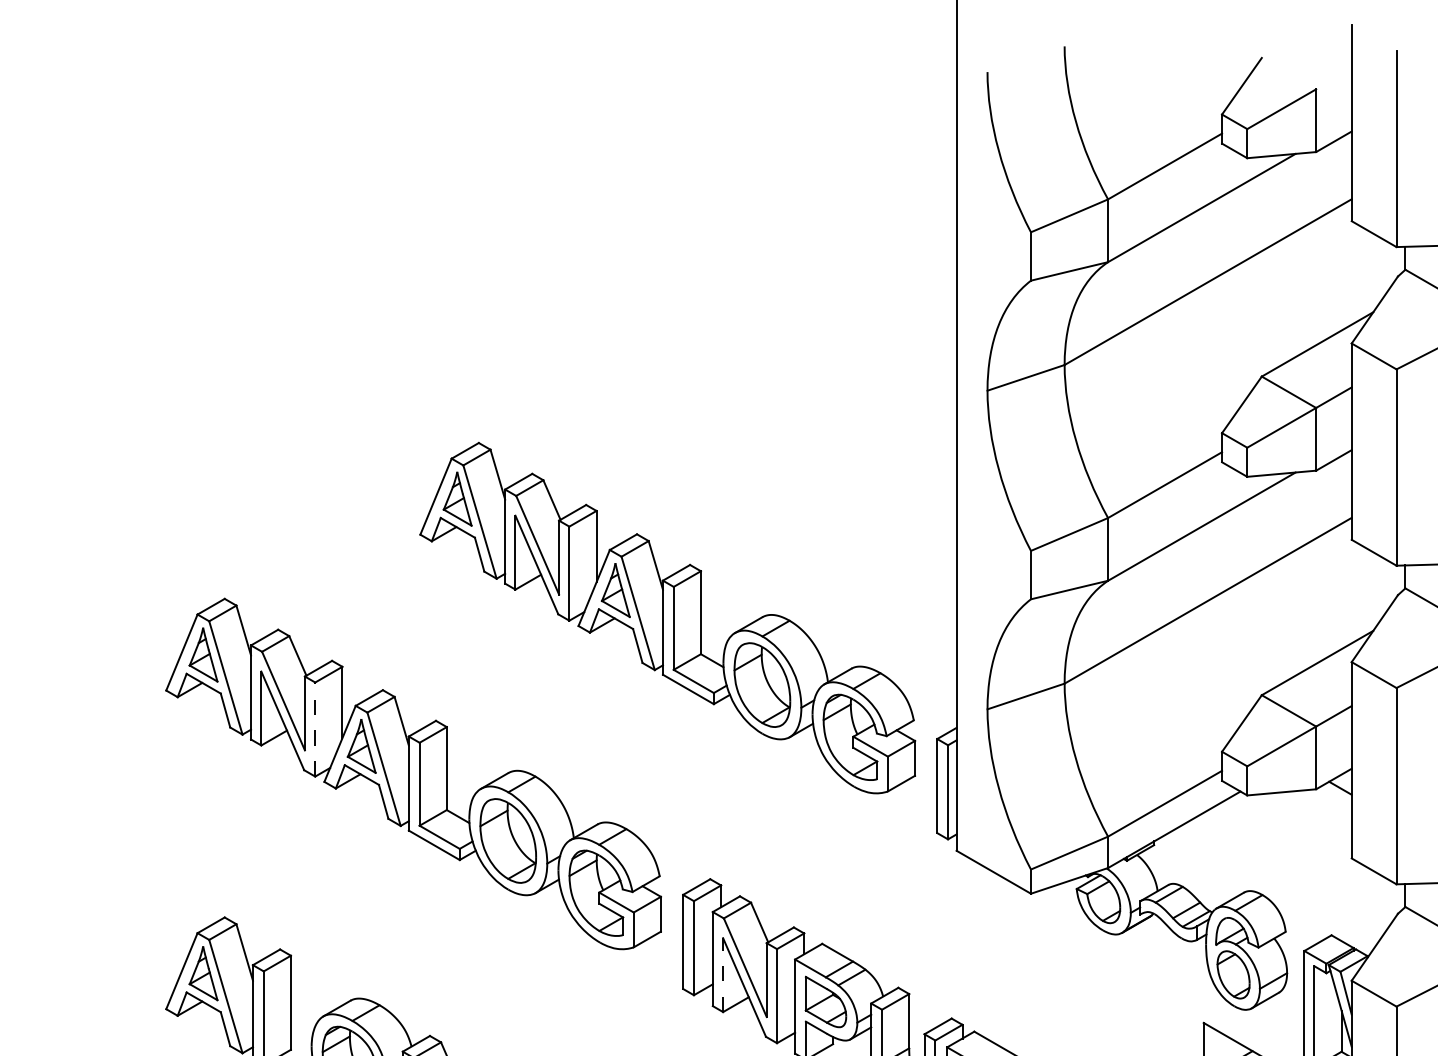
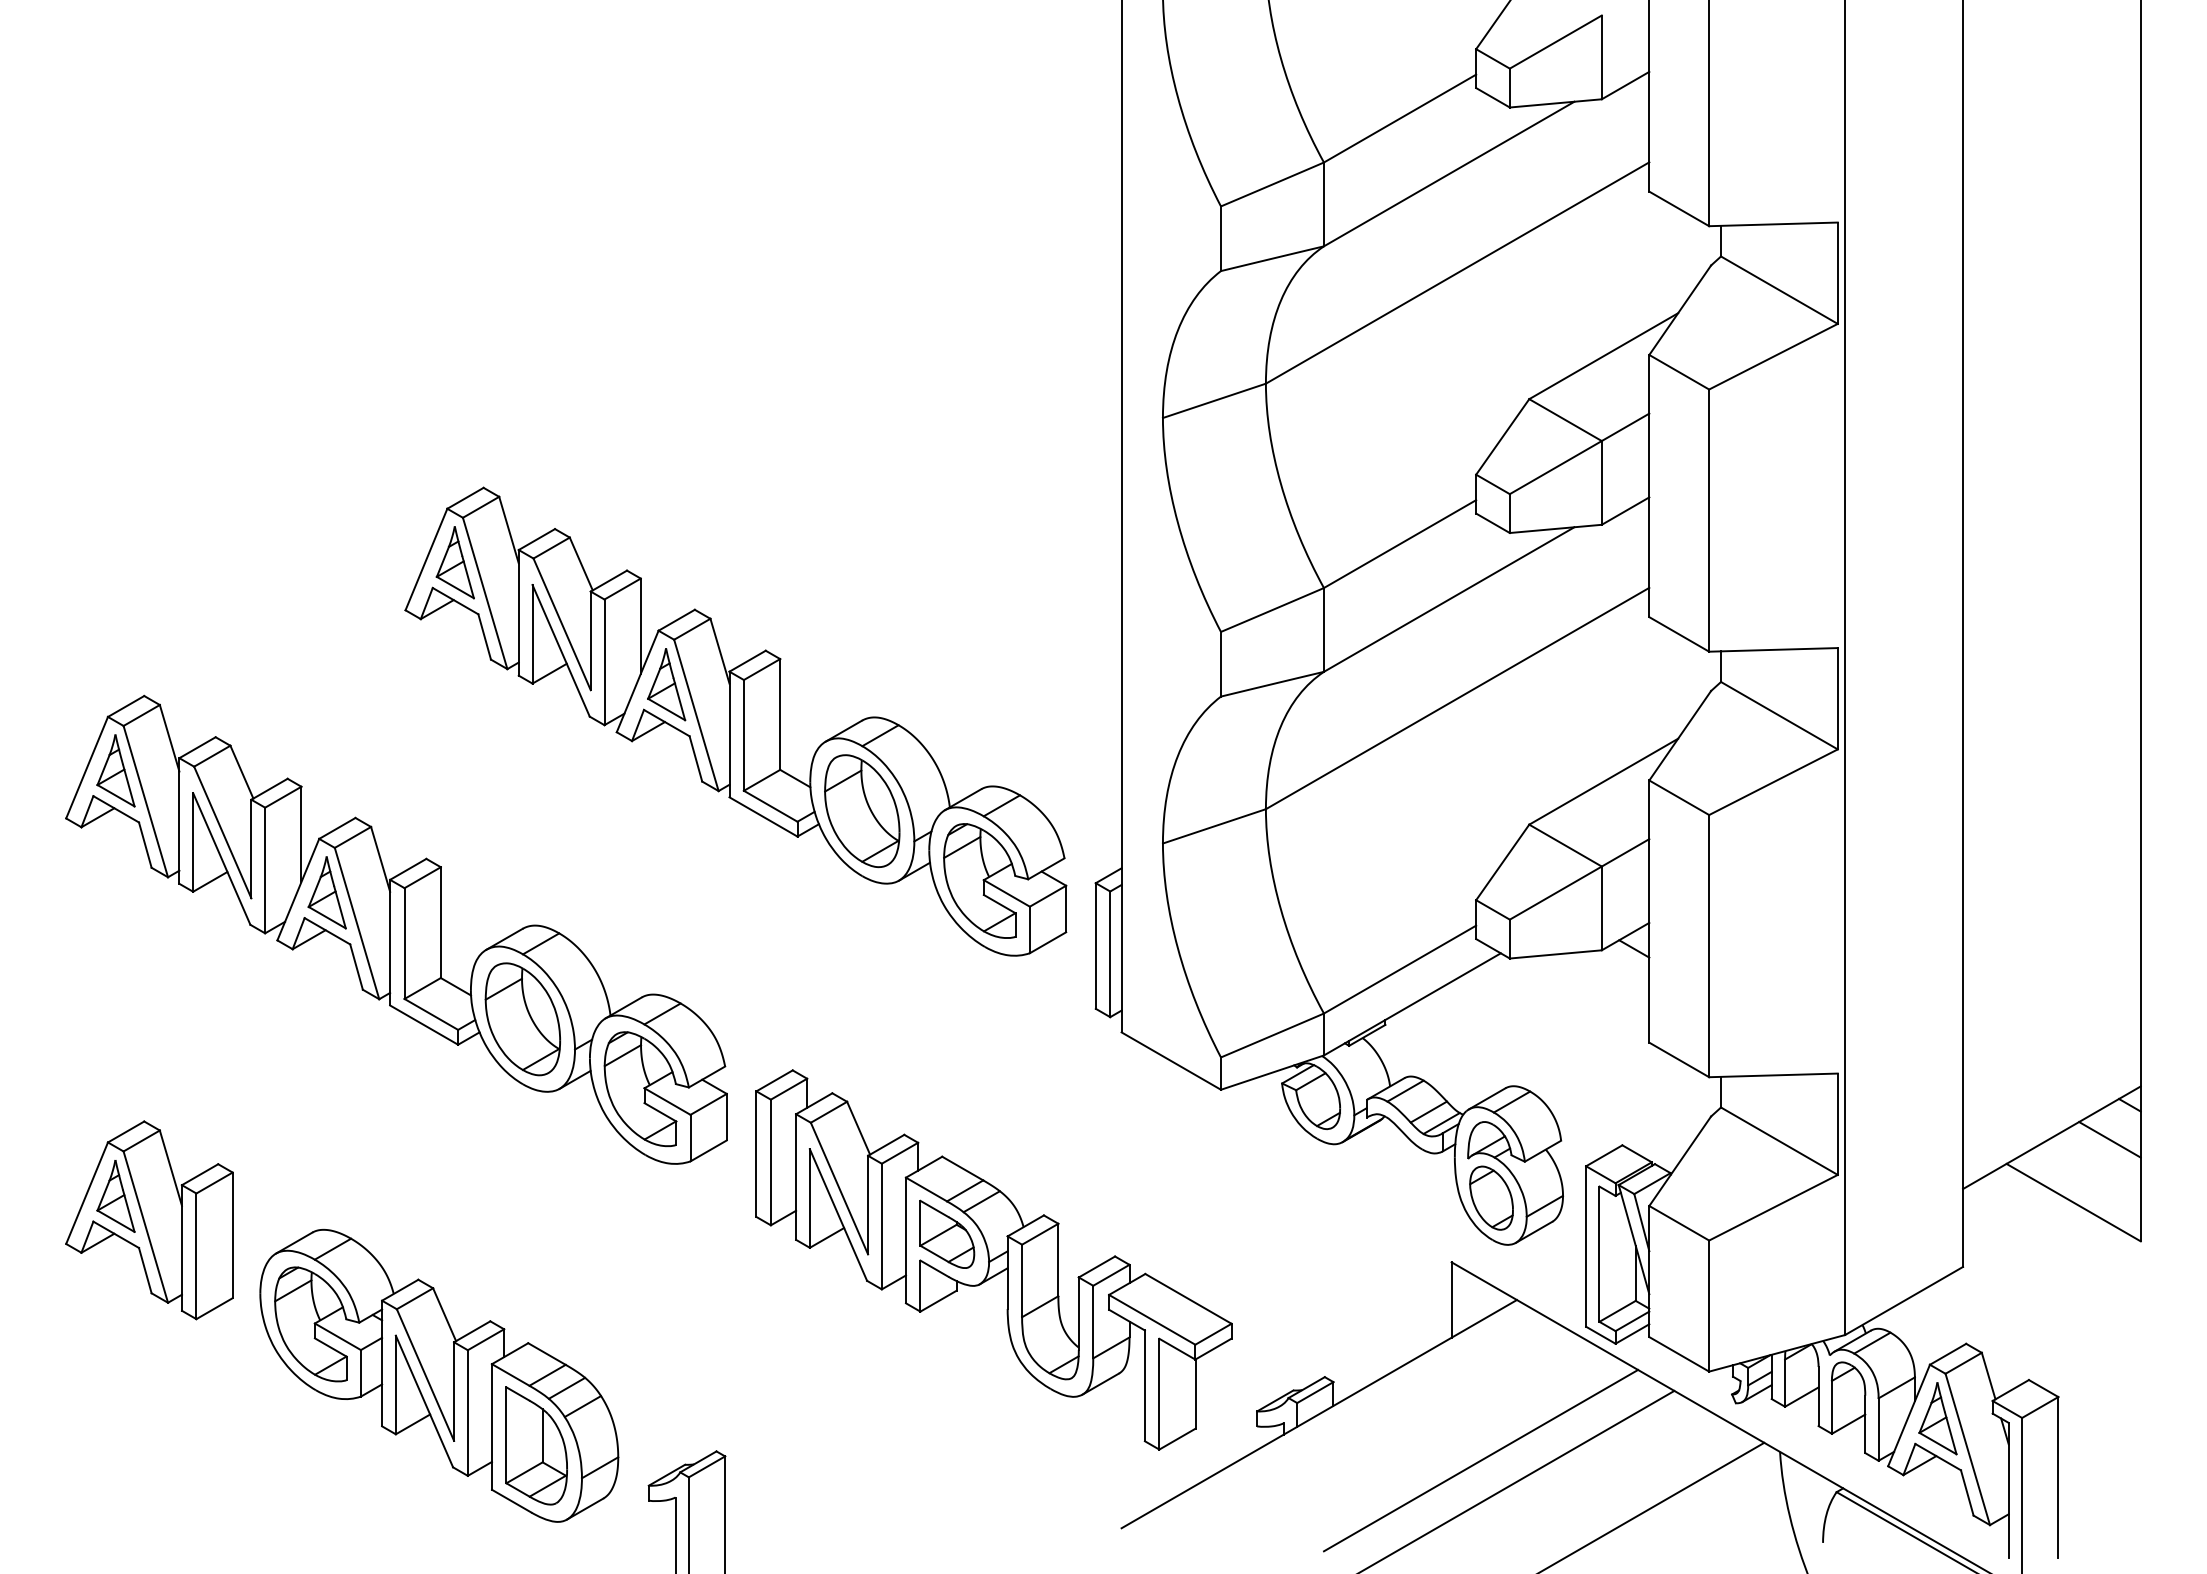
line: (315, 729) -> (265, 870), dashed -> solid
line: (722, 975) -> (809, 1198), dashed -> solid

